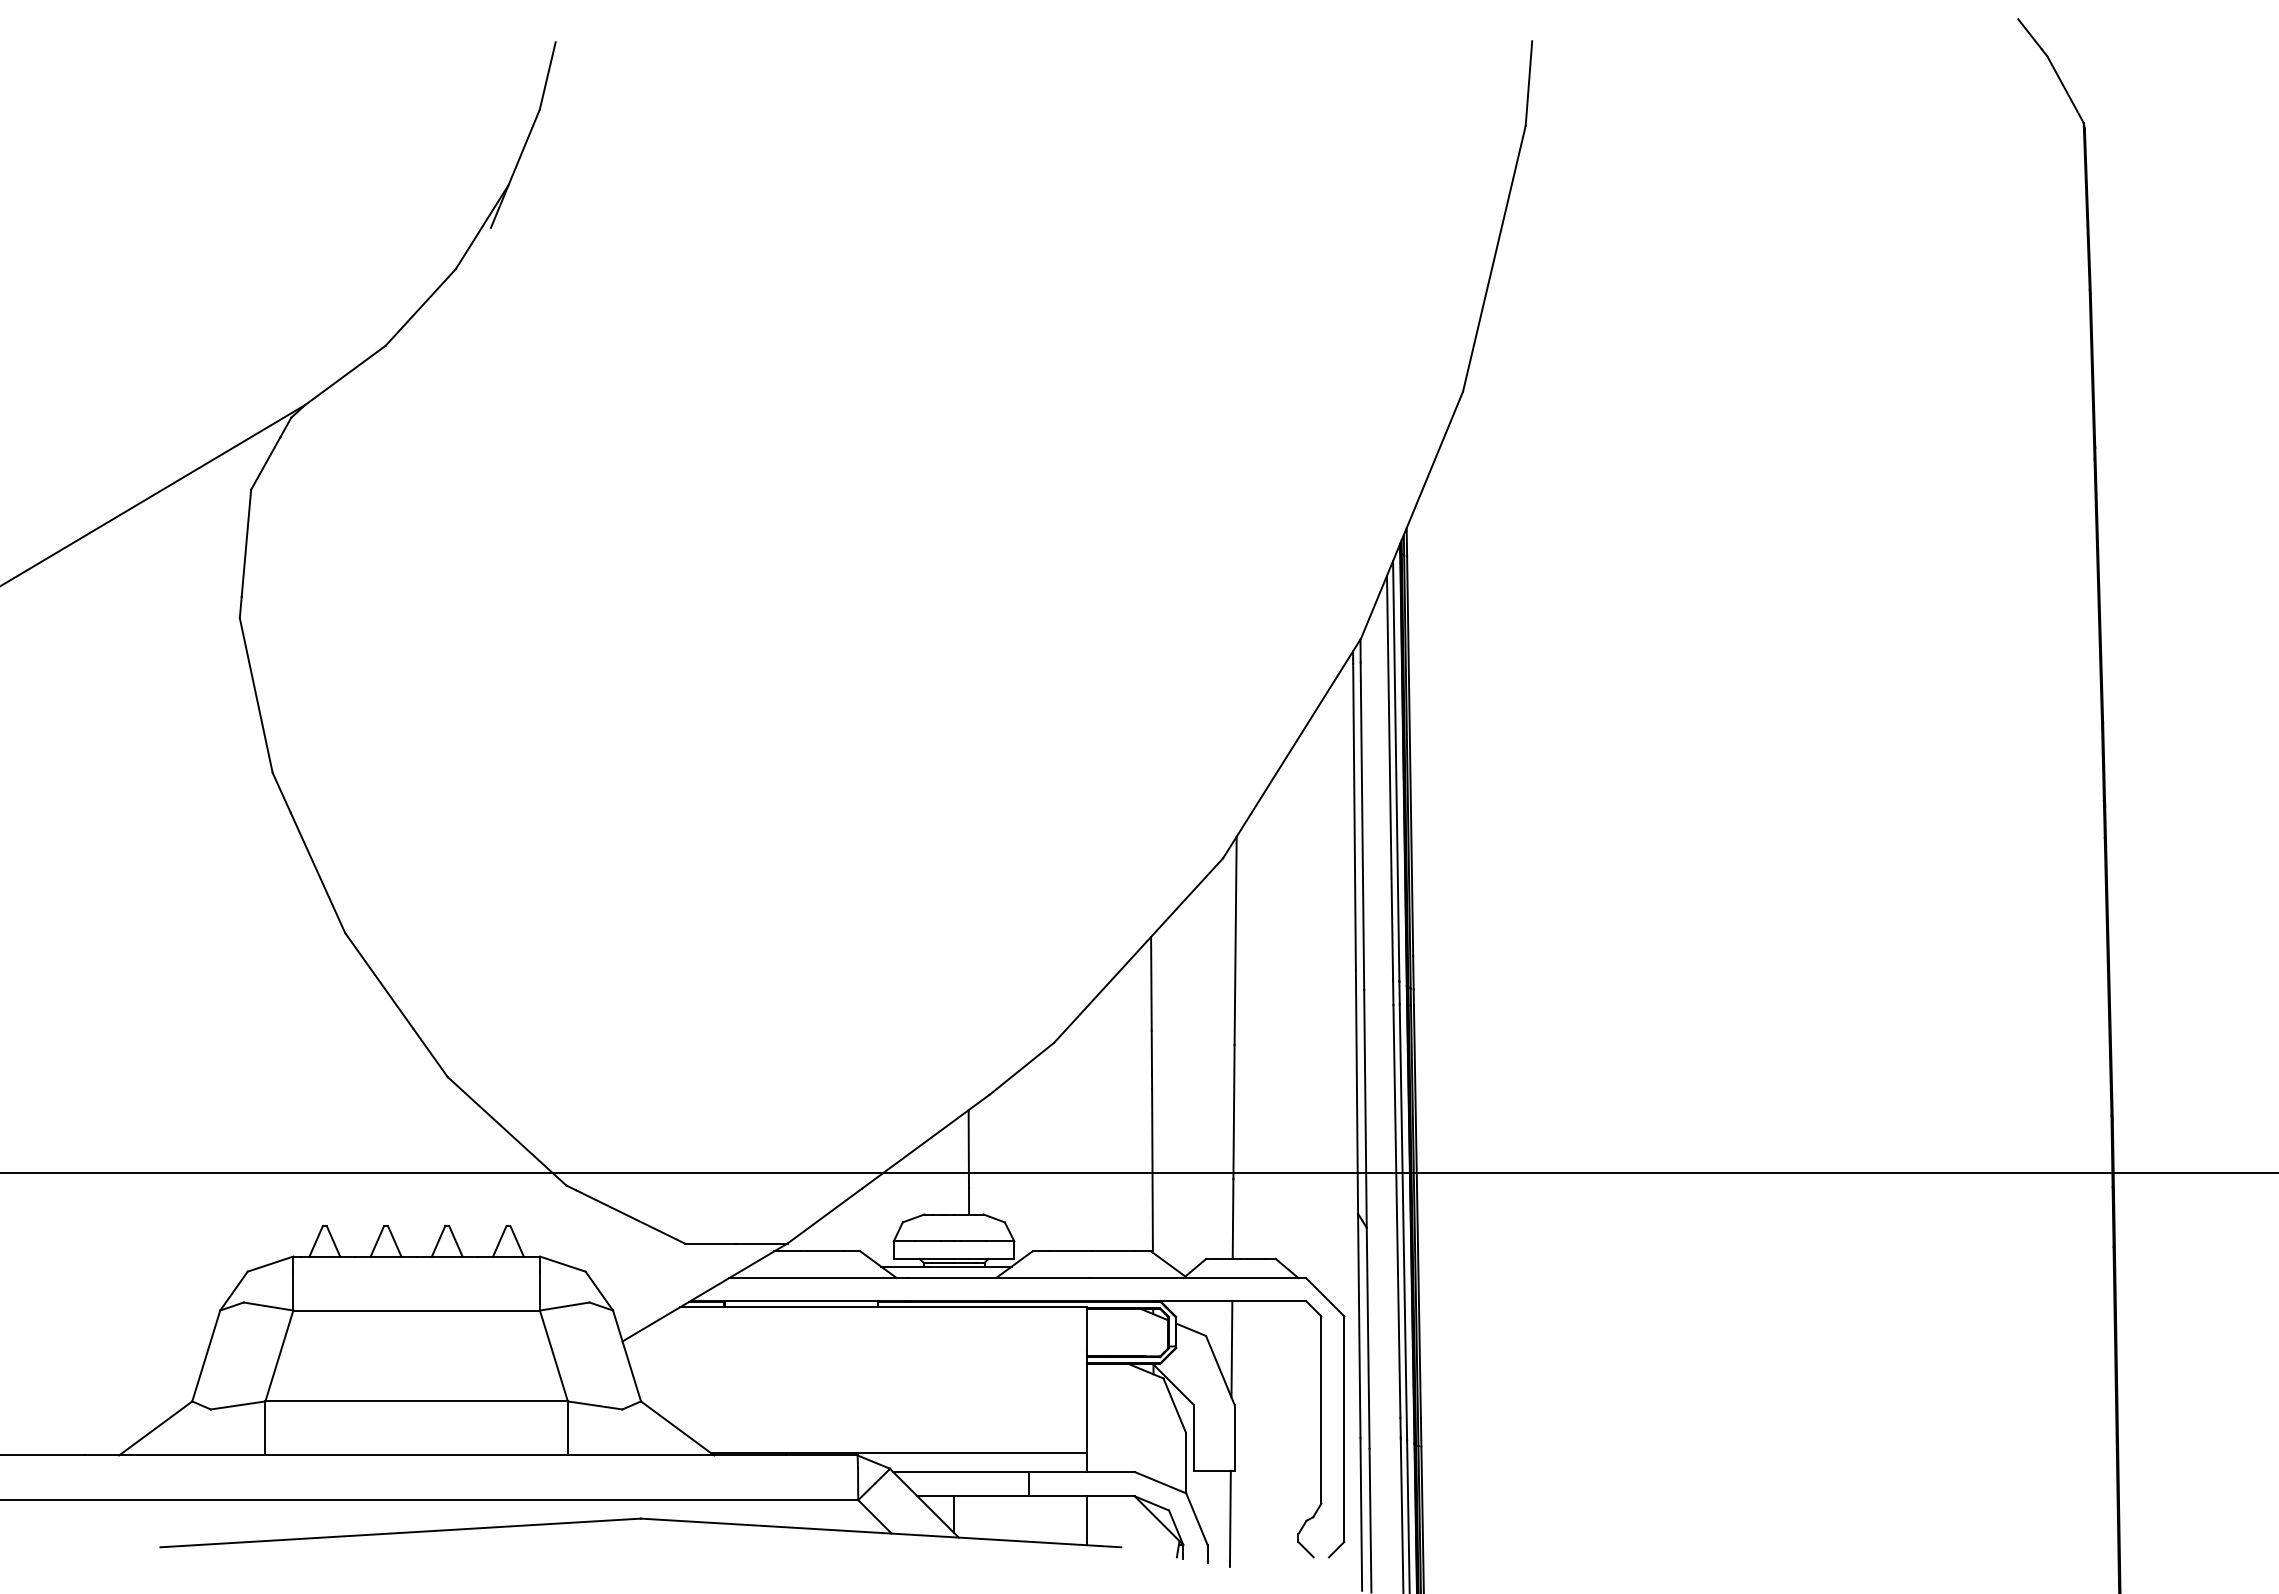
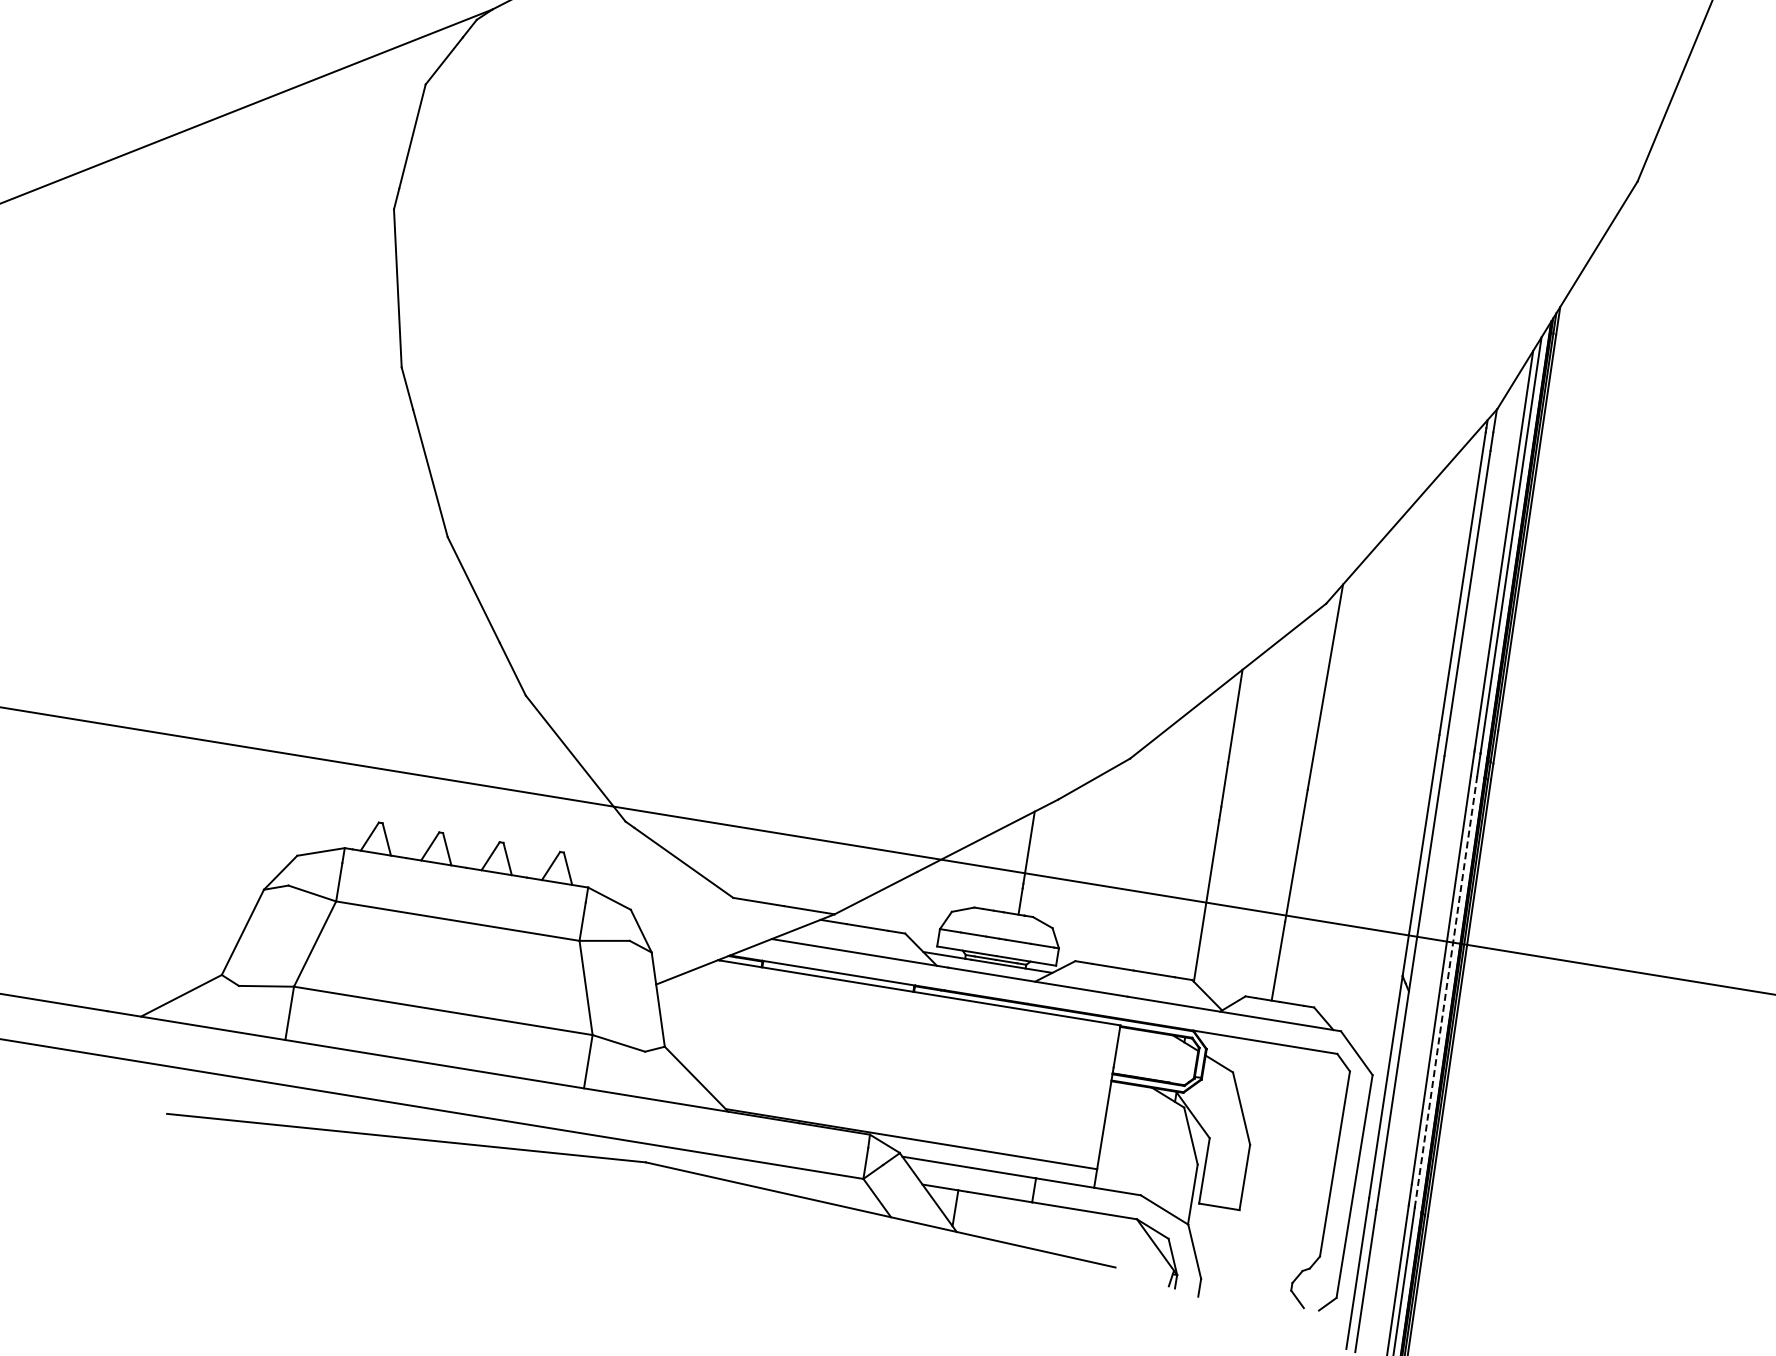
line: (1403, 1222) -> (1446, 992), solid -> dashed
line: (1231, 1348) -> (1256, 1088), removed
line: (1229, 1518) -> (1226, 1256), removed
line: (1087, 1520) -> (1086, 1235), removed

